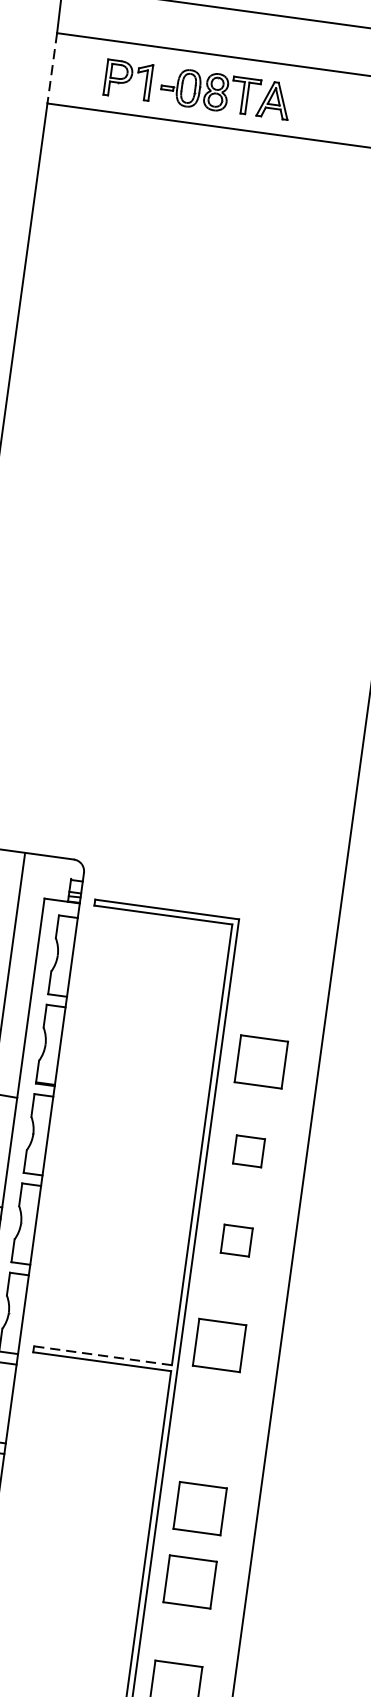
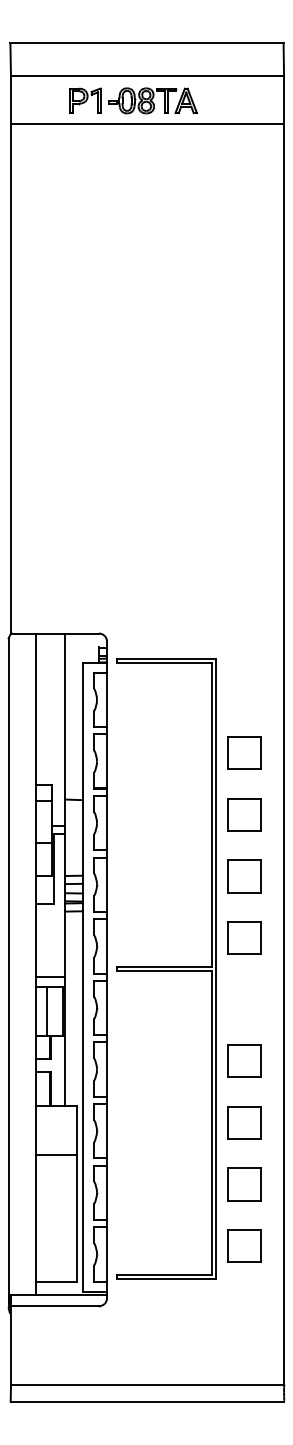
line: (51, 69) -> (10, 100), dashed -> solid
part: (197, 89) -> (133, 100), moved
part: (248, 1150) -> (244, 814), size x1.67
part: (236, 1240) -> (244, 876), size x1.67
part: (219, 1344) -> (244, 937), moved
line: (102, 1355) -> (164, 966), dashed -> solid
part: (189, 1581) -> (244, 1122), moved

